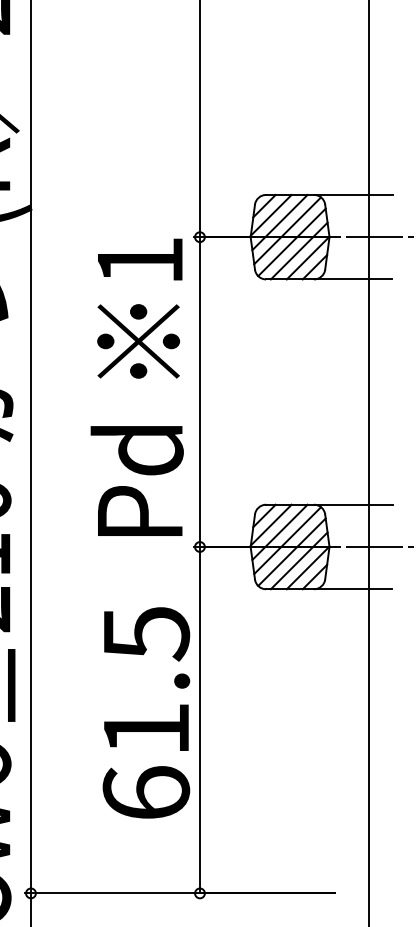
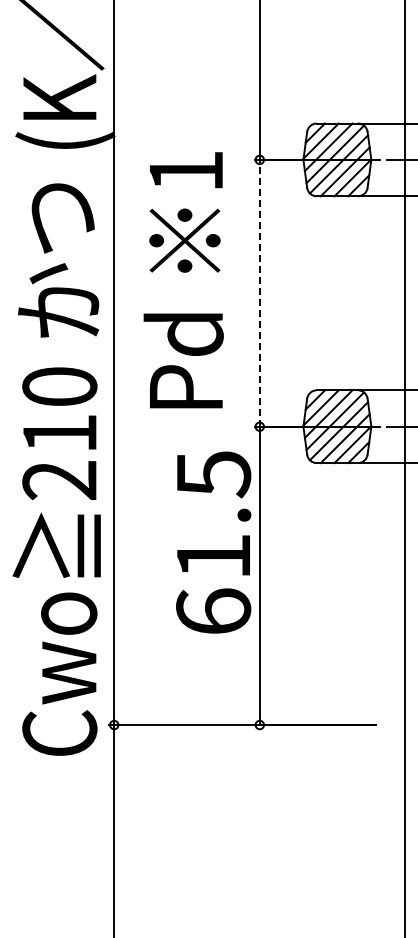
text: (136, 387) -> (183, 280), moved
line: (199, 391) -> (259, 292), solid -> dashed
text: (146, 712) -> (213, 542), moved

